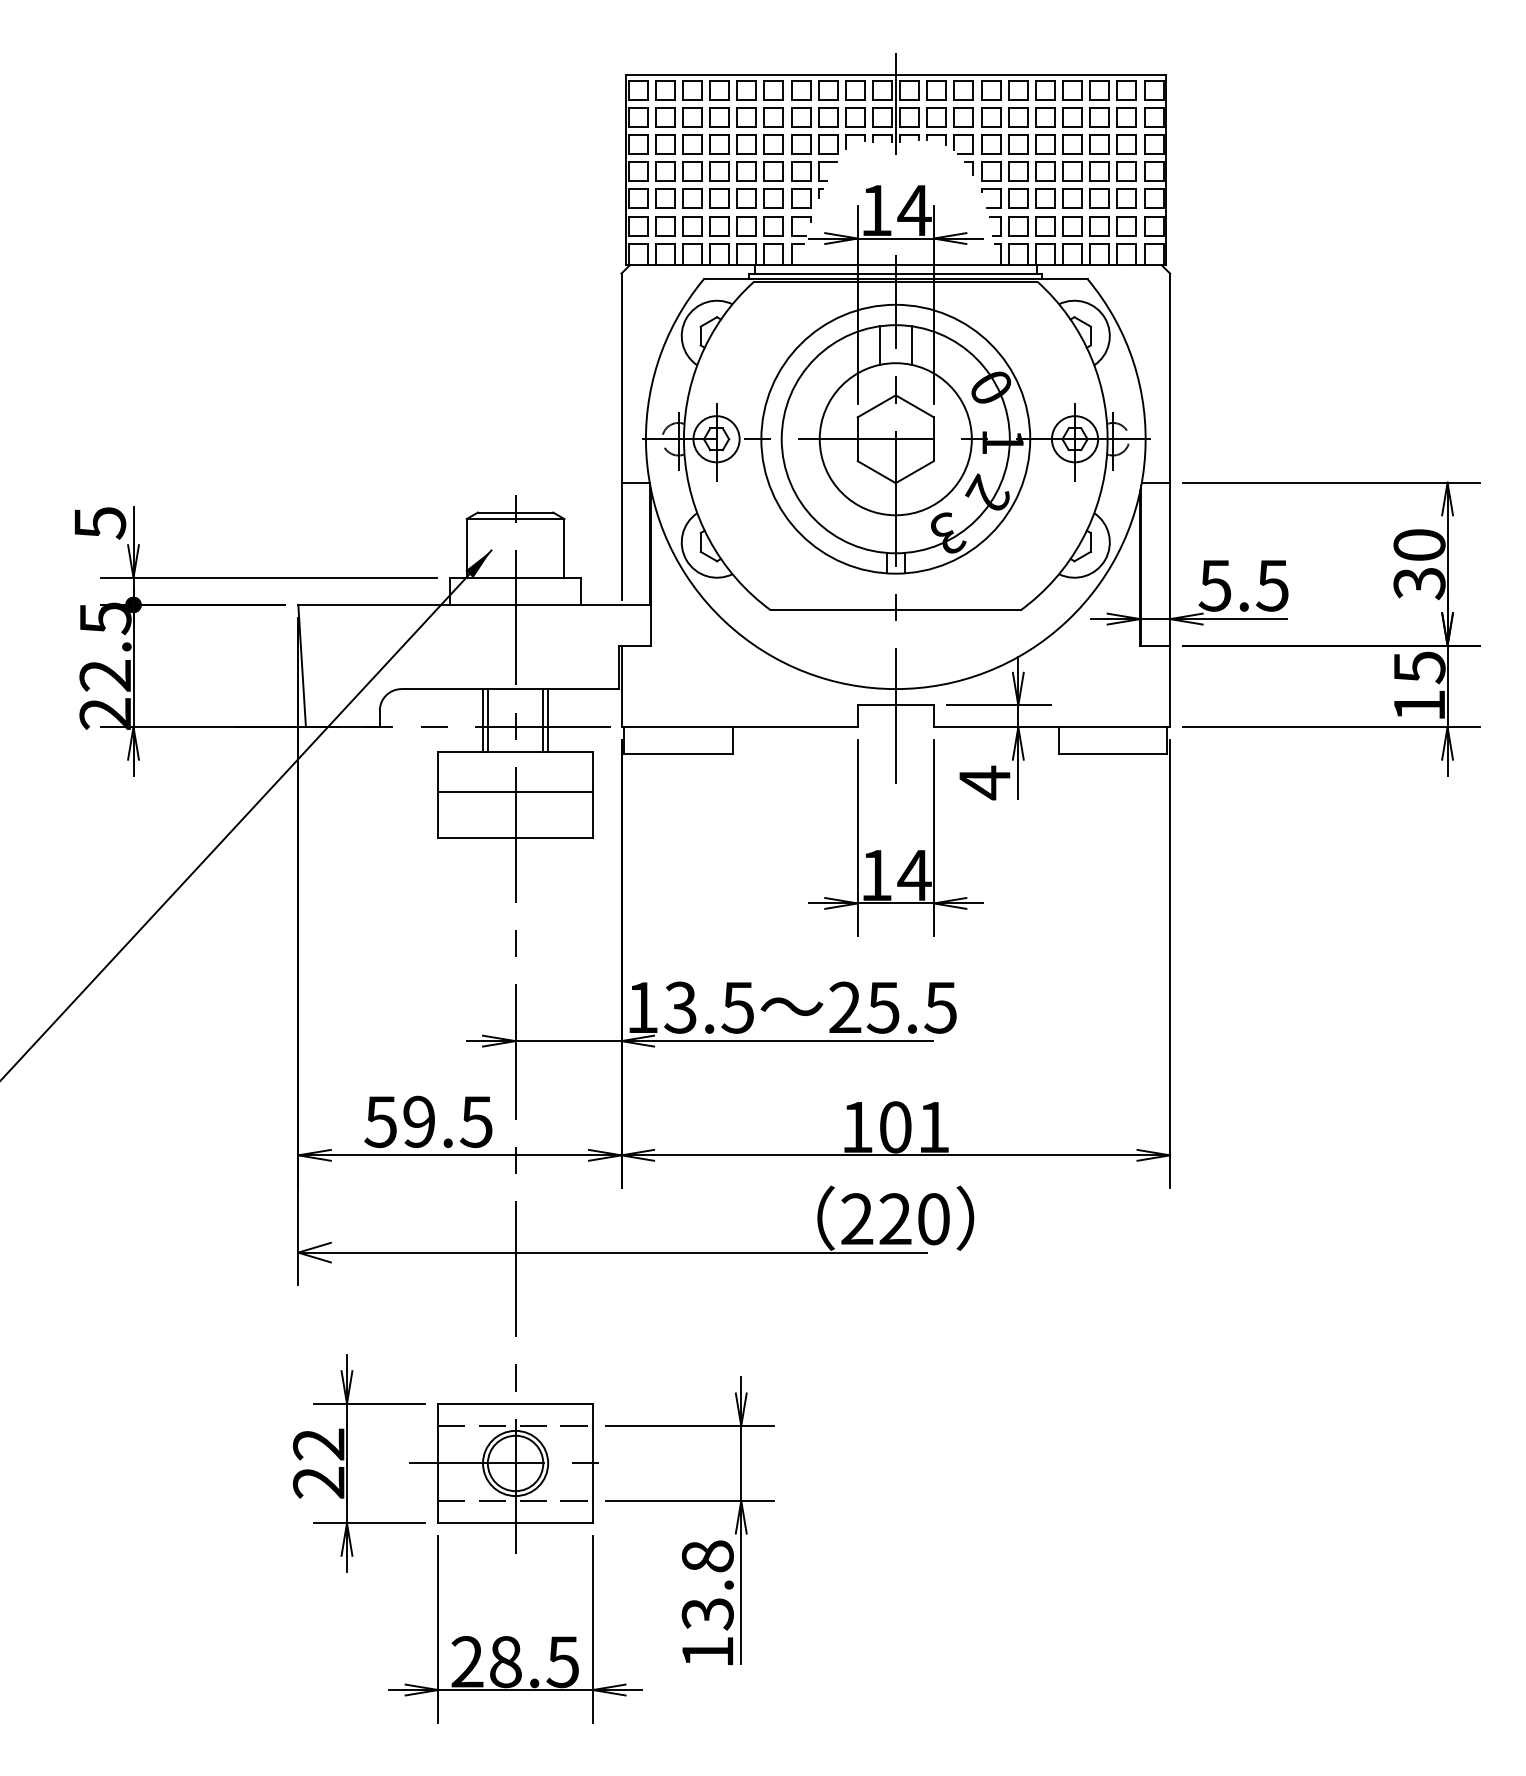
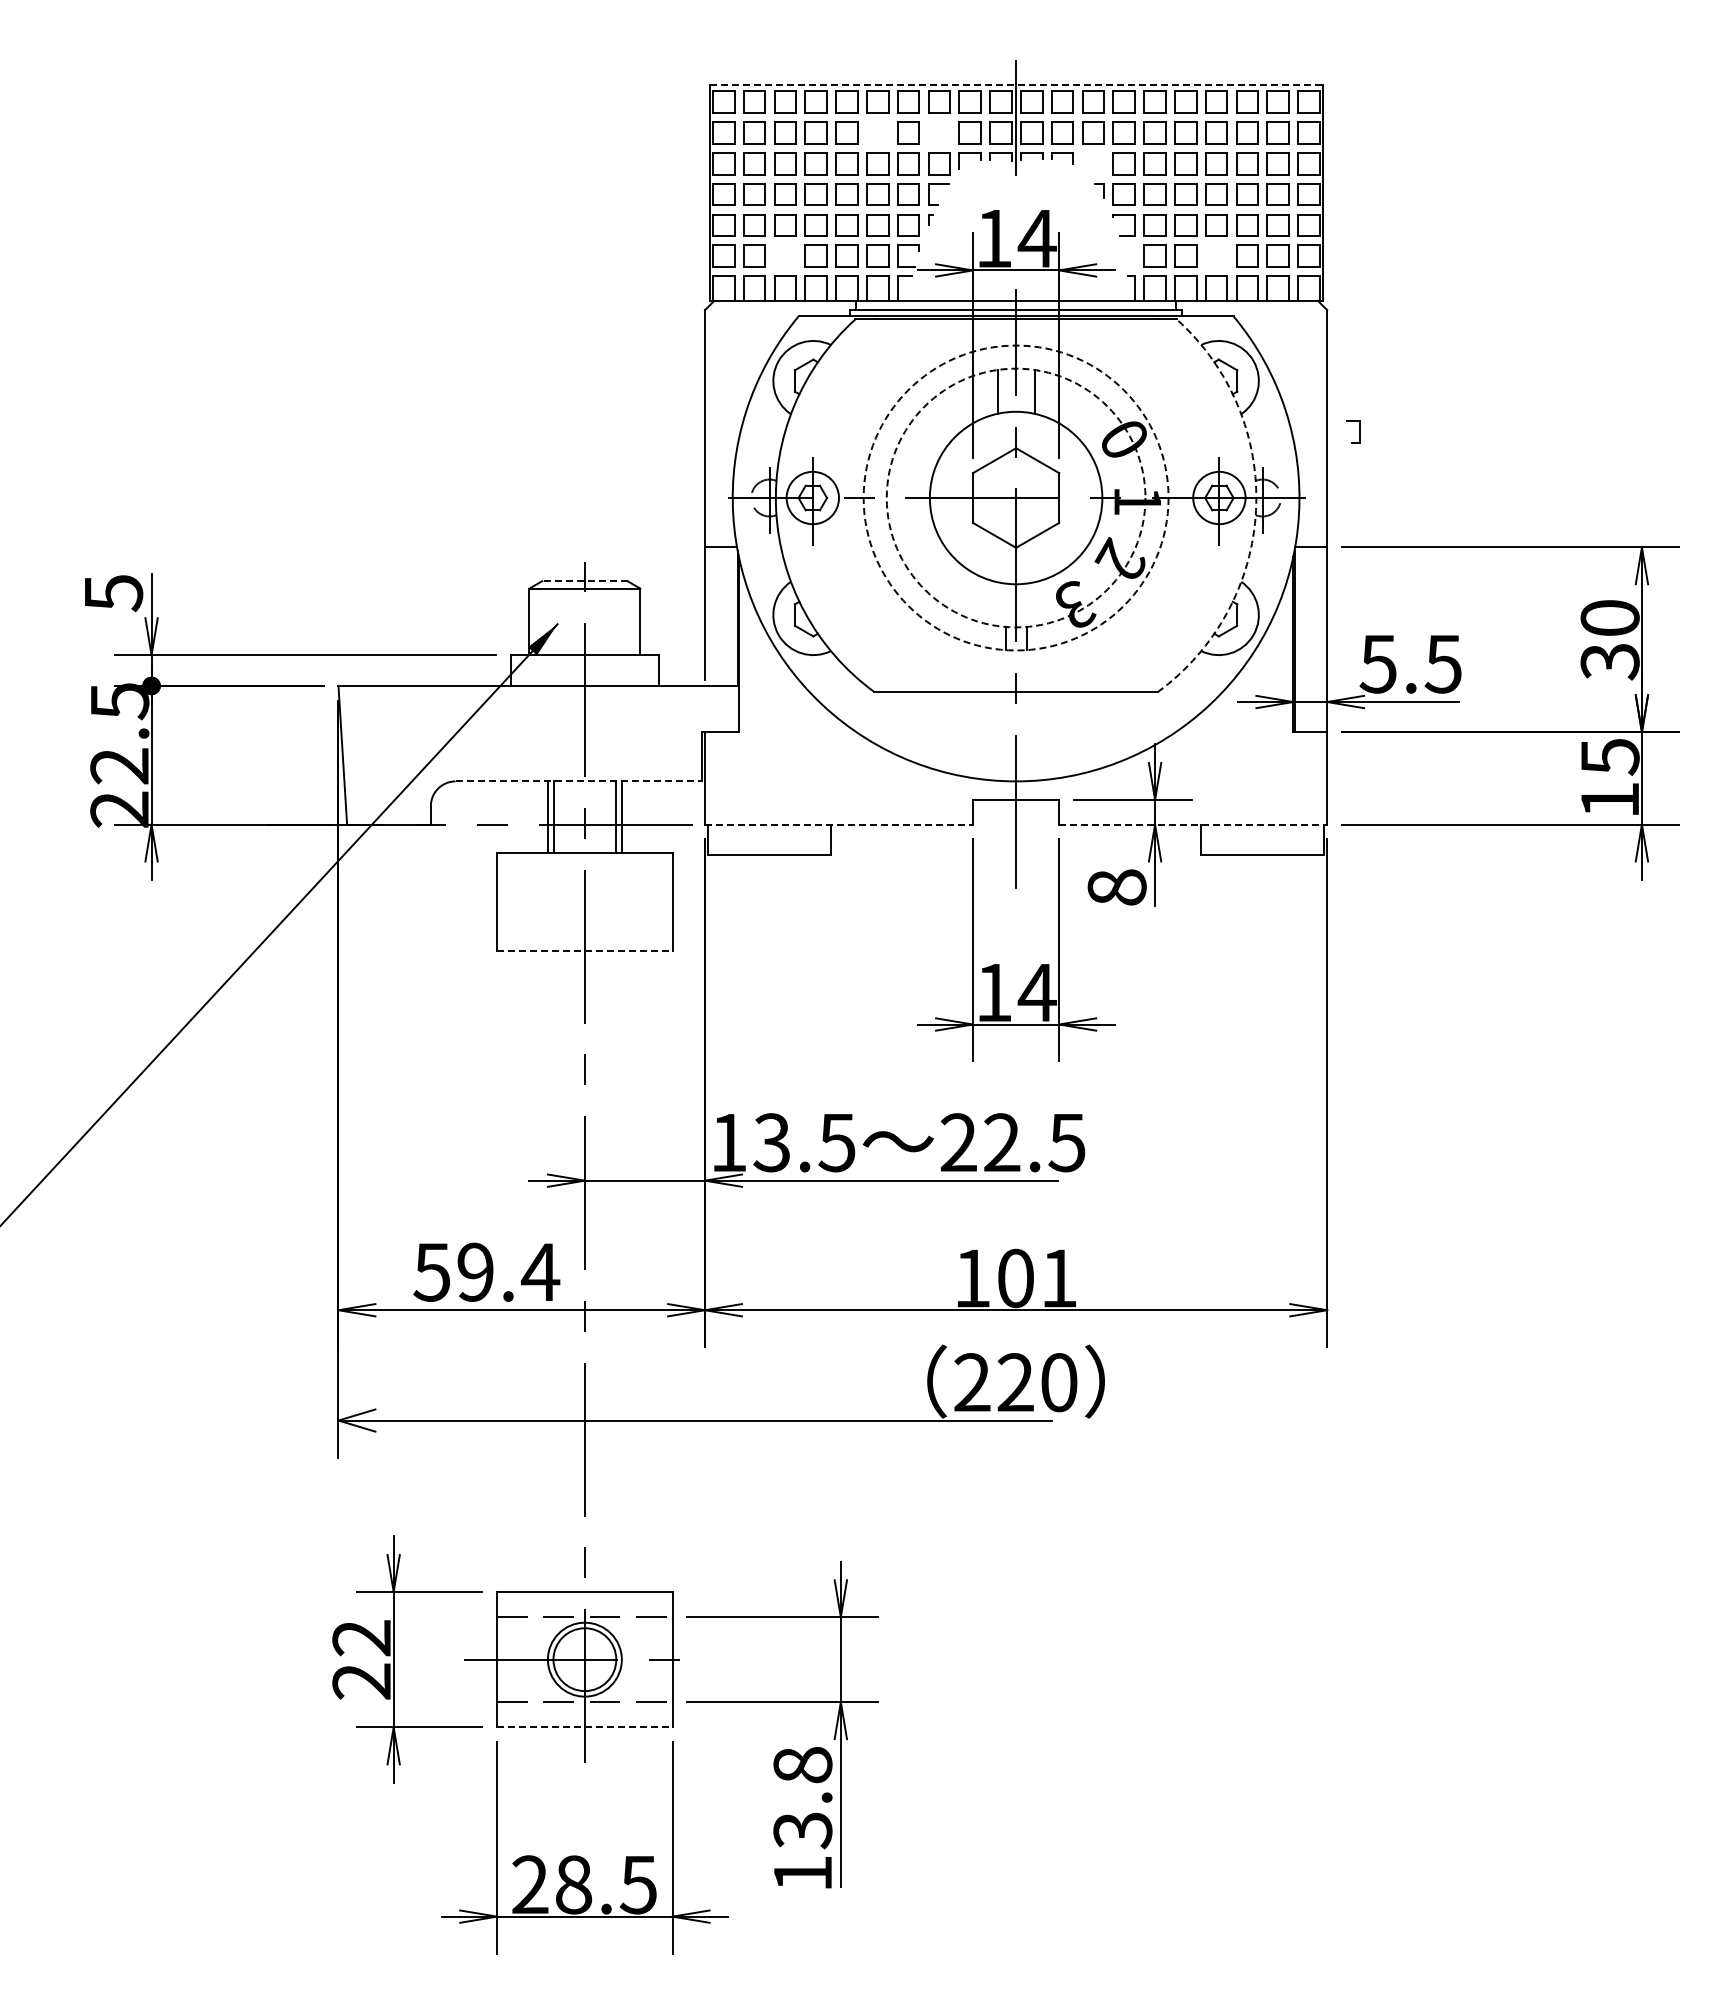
line: (896, 75) -> (1016, 85), solid -> dashed
part: (773, 116) -> (877, 132), removed
part: (828, 116) -> (939, 132), removed
part: (964, 135) -> (1093, 153), removed
part: (692, 225) -> (785, 255), removed
part: (994, 225) -> (1353, 431), moved
part: (1072, 225) -> (1216, 255), removed
circle: (895, 438) -> (1015, 497), solid -> dashed
circle: (895, 438) -> (1015, 497), solid -> dashed
arc: (1107, 450) -> (1256, 510), solid -> dashed
line: (515, 512) -> (584, 581), solid -> dashed
line: (510, 689) -> (579, 781), solid -> dashed
line: (740, 727) -> (839, 824), solid -> dashed
line: (1052, 727) -> (1193, 824), solid -> dashed
text: (984, 782) -> (1116, 887), 4 -> 8
line: (515, 791) -> (584, 897), removed
line: (515, 838) -> (584, 950), solid -> dashed
text: (882, 1007) -> (1001, 1142), 25.5 -> 22.5
text: (476, 1122) -> (540, 1272), 59.5 -> 59.4
line: (515, 1523) -> (584, 1727), solid -> dashed

